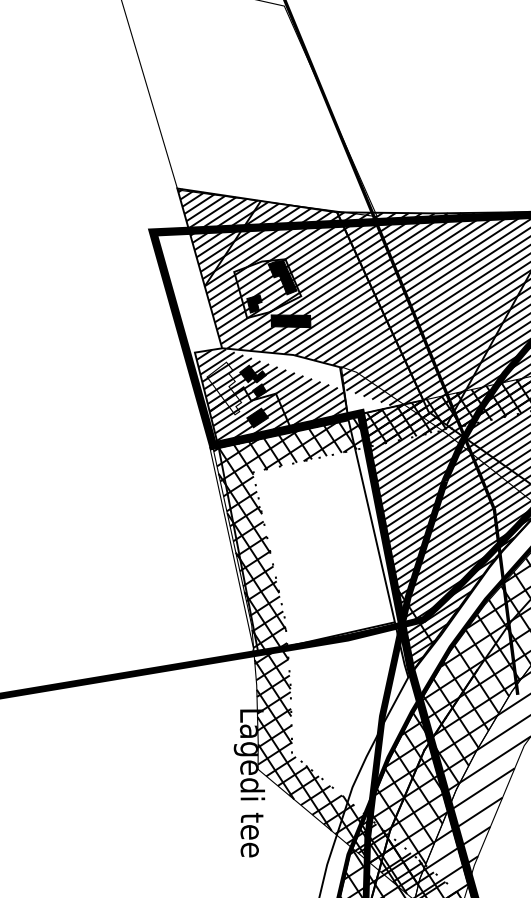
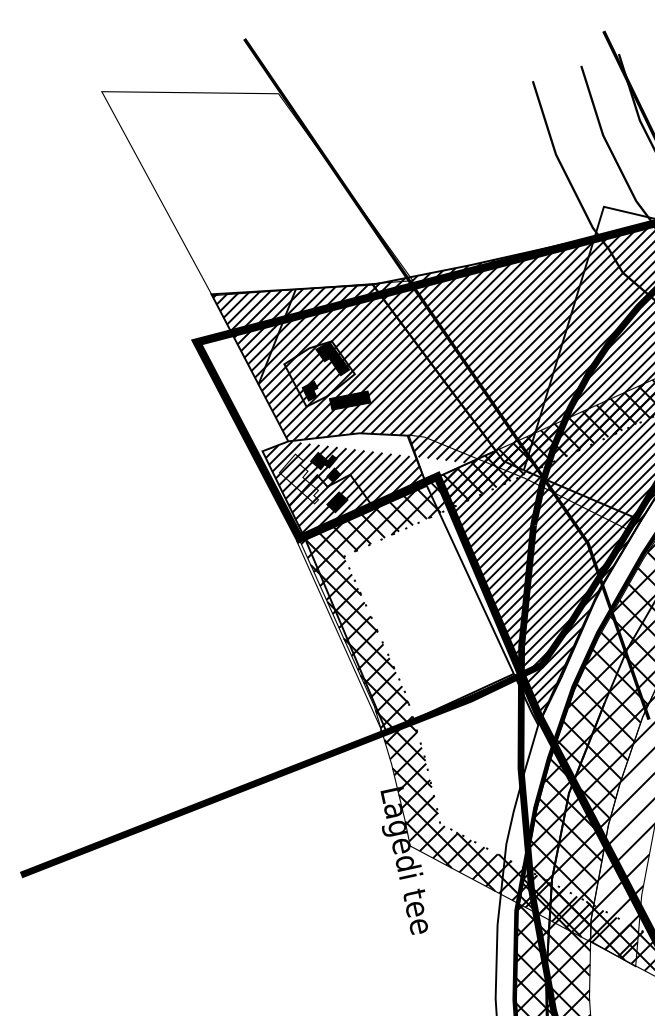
hatch: (413, 613) -> (530, 661), removed

